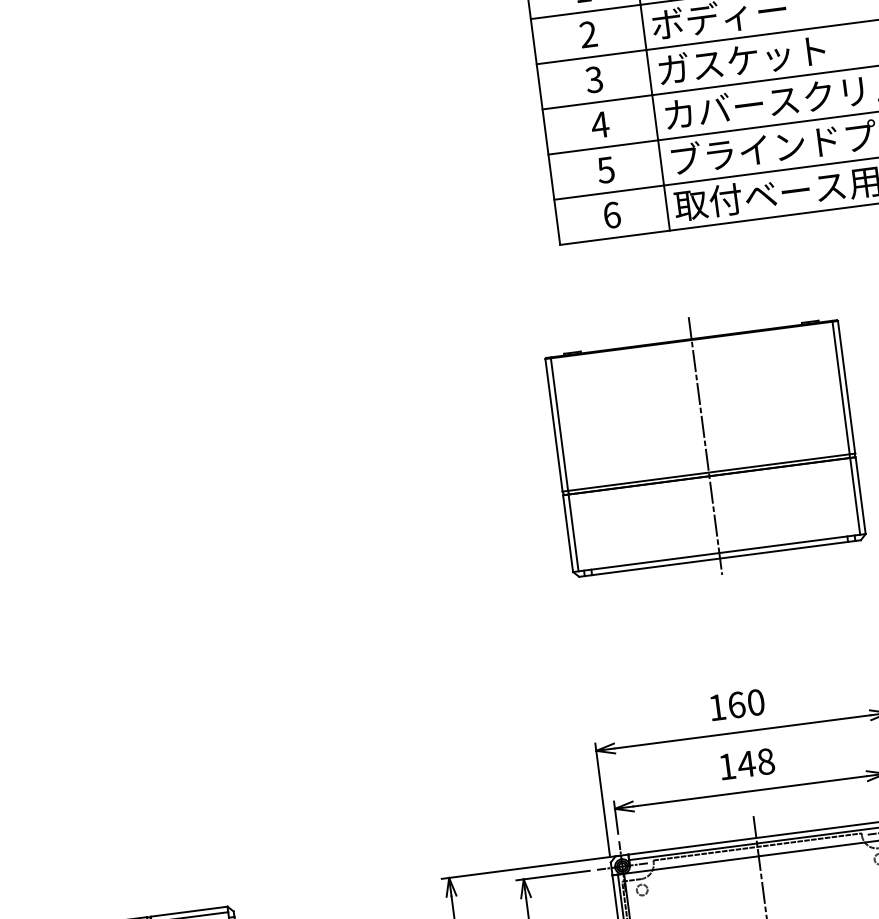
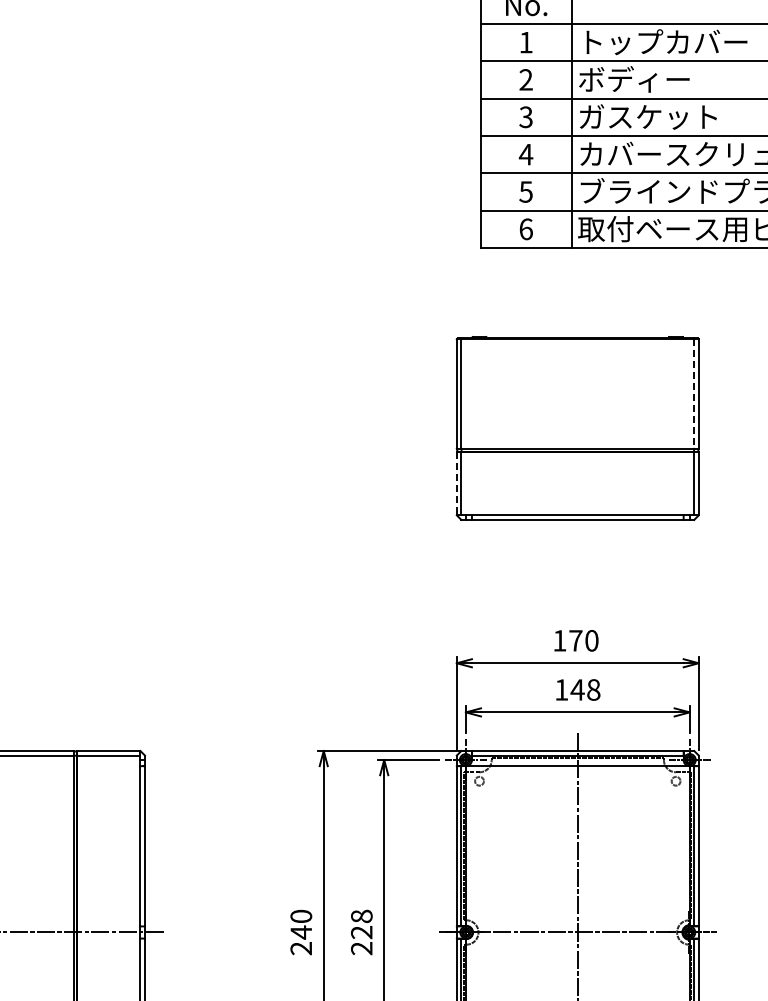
line: (841, 388) -> (694, 394), solid -> dashed
line: (705, 445) -> (577, 426), removed
line: (567, 533) -> (456, 483), solid -> dashed
text: (736, 704) -> (575, 640), 160 -> 170

